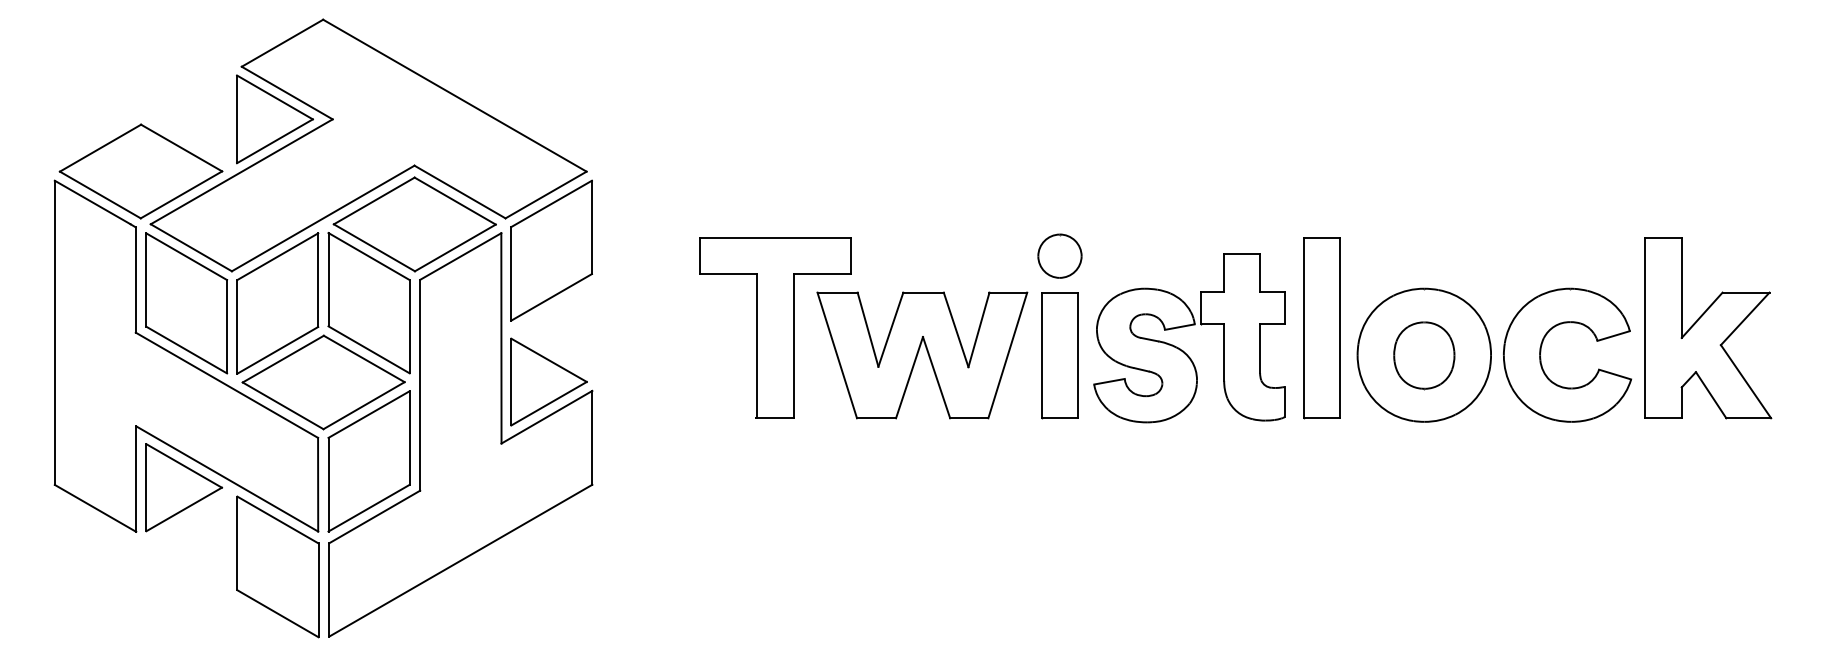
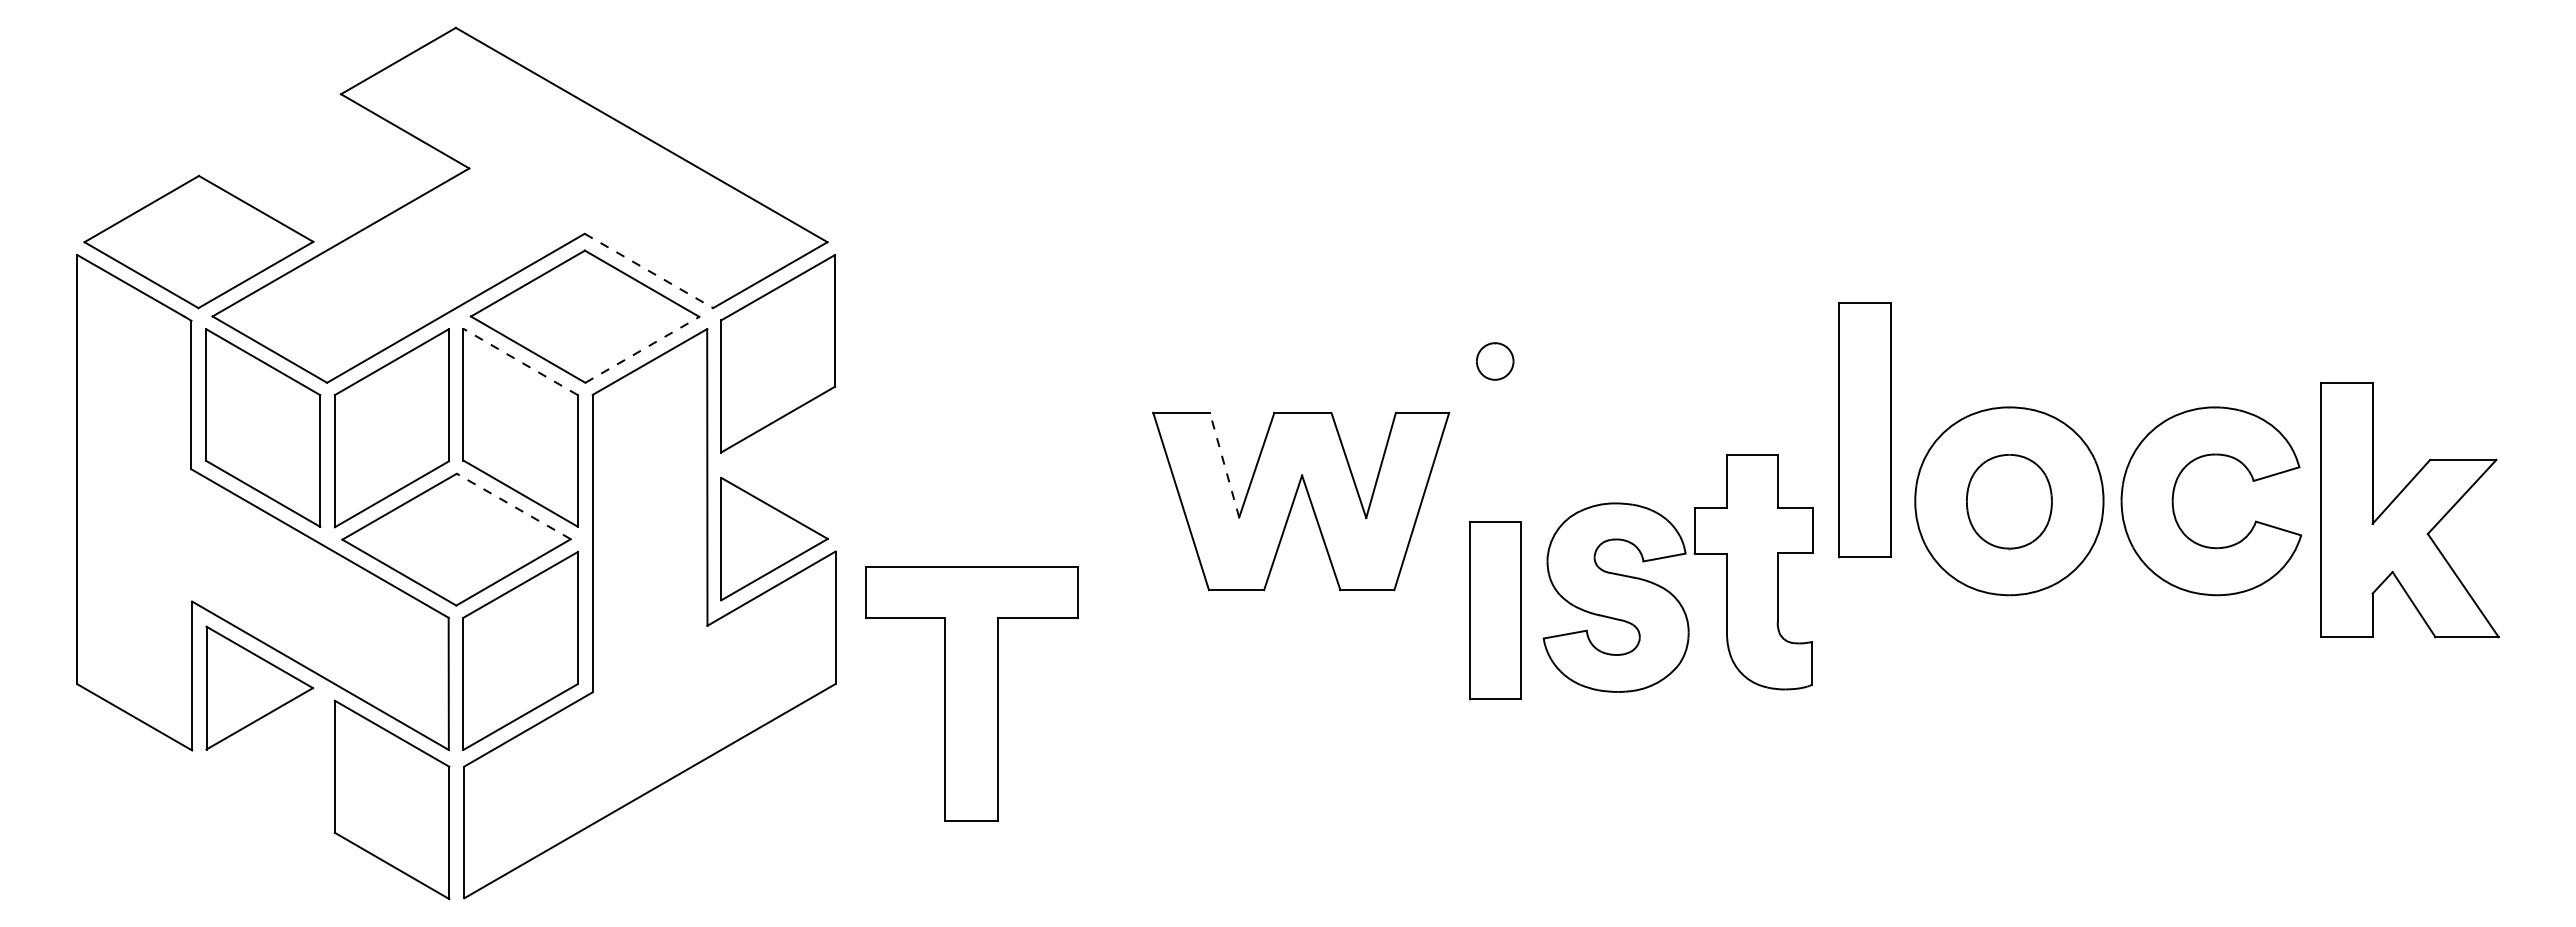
part: (274, 119) -> (387, 168), removed
line: (460, 192) -> (649, 271), solid -> dashed
line: (455, 247) -> (642, 349), solid -> dashed
line: (368, 256) -> (520, 361), solid -> dashed
part: (1059, 256) -> (1494, 361), size x0.6
part: (1188, 326) -> (1676, 556), moved
part: (775, 327) -> (971, 693), moved
part: (1321, 328) -> (1864, 430), moved
part: (1707, 328) -> (2409, 510), moved
line: (867, 329) -> (1224, 464), solid -> dashed
part: (1060, 355) -> (1495, 610), moved
line: (364, 358) -> (513, 506), solid -> dashed

